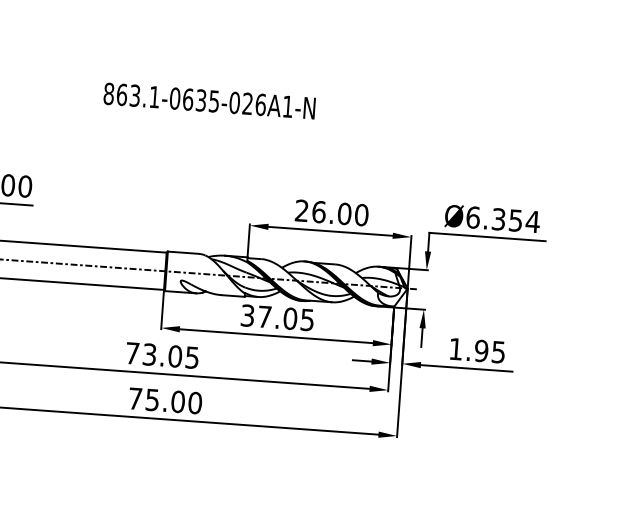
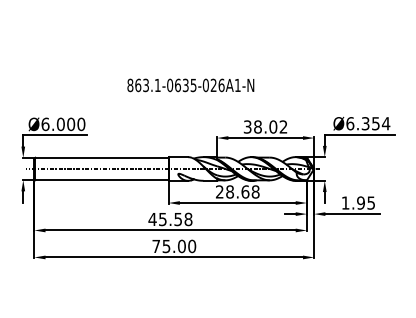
text: (209, 101) -> (190, 85), moved
text: (331, 212) -> (265, 126), 26.00 -> 38.02
text: (277, 317) -> (237, 191), 37.05 -> 28.68
text: (162, 355) -> (170, 219), 73.05 -> 45.58

